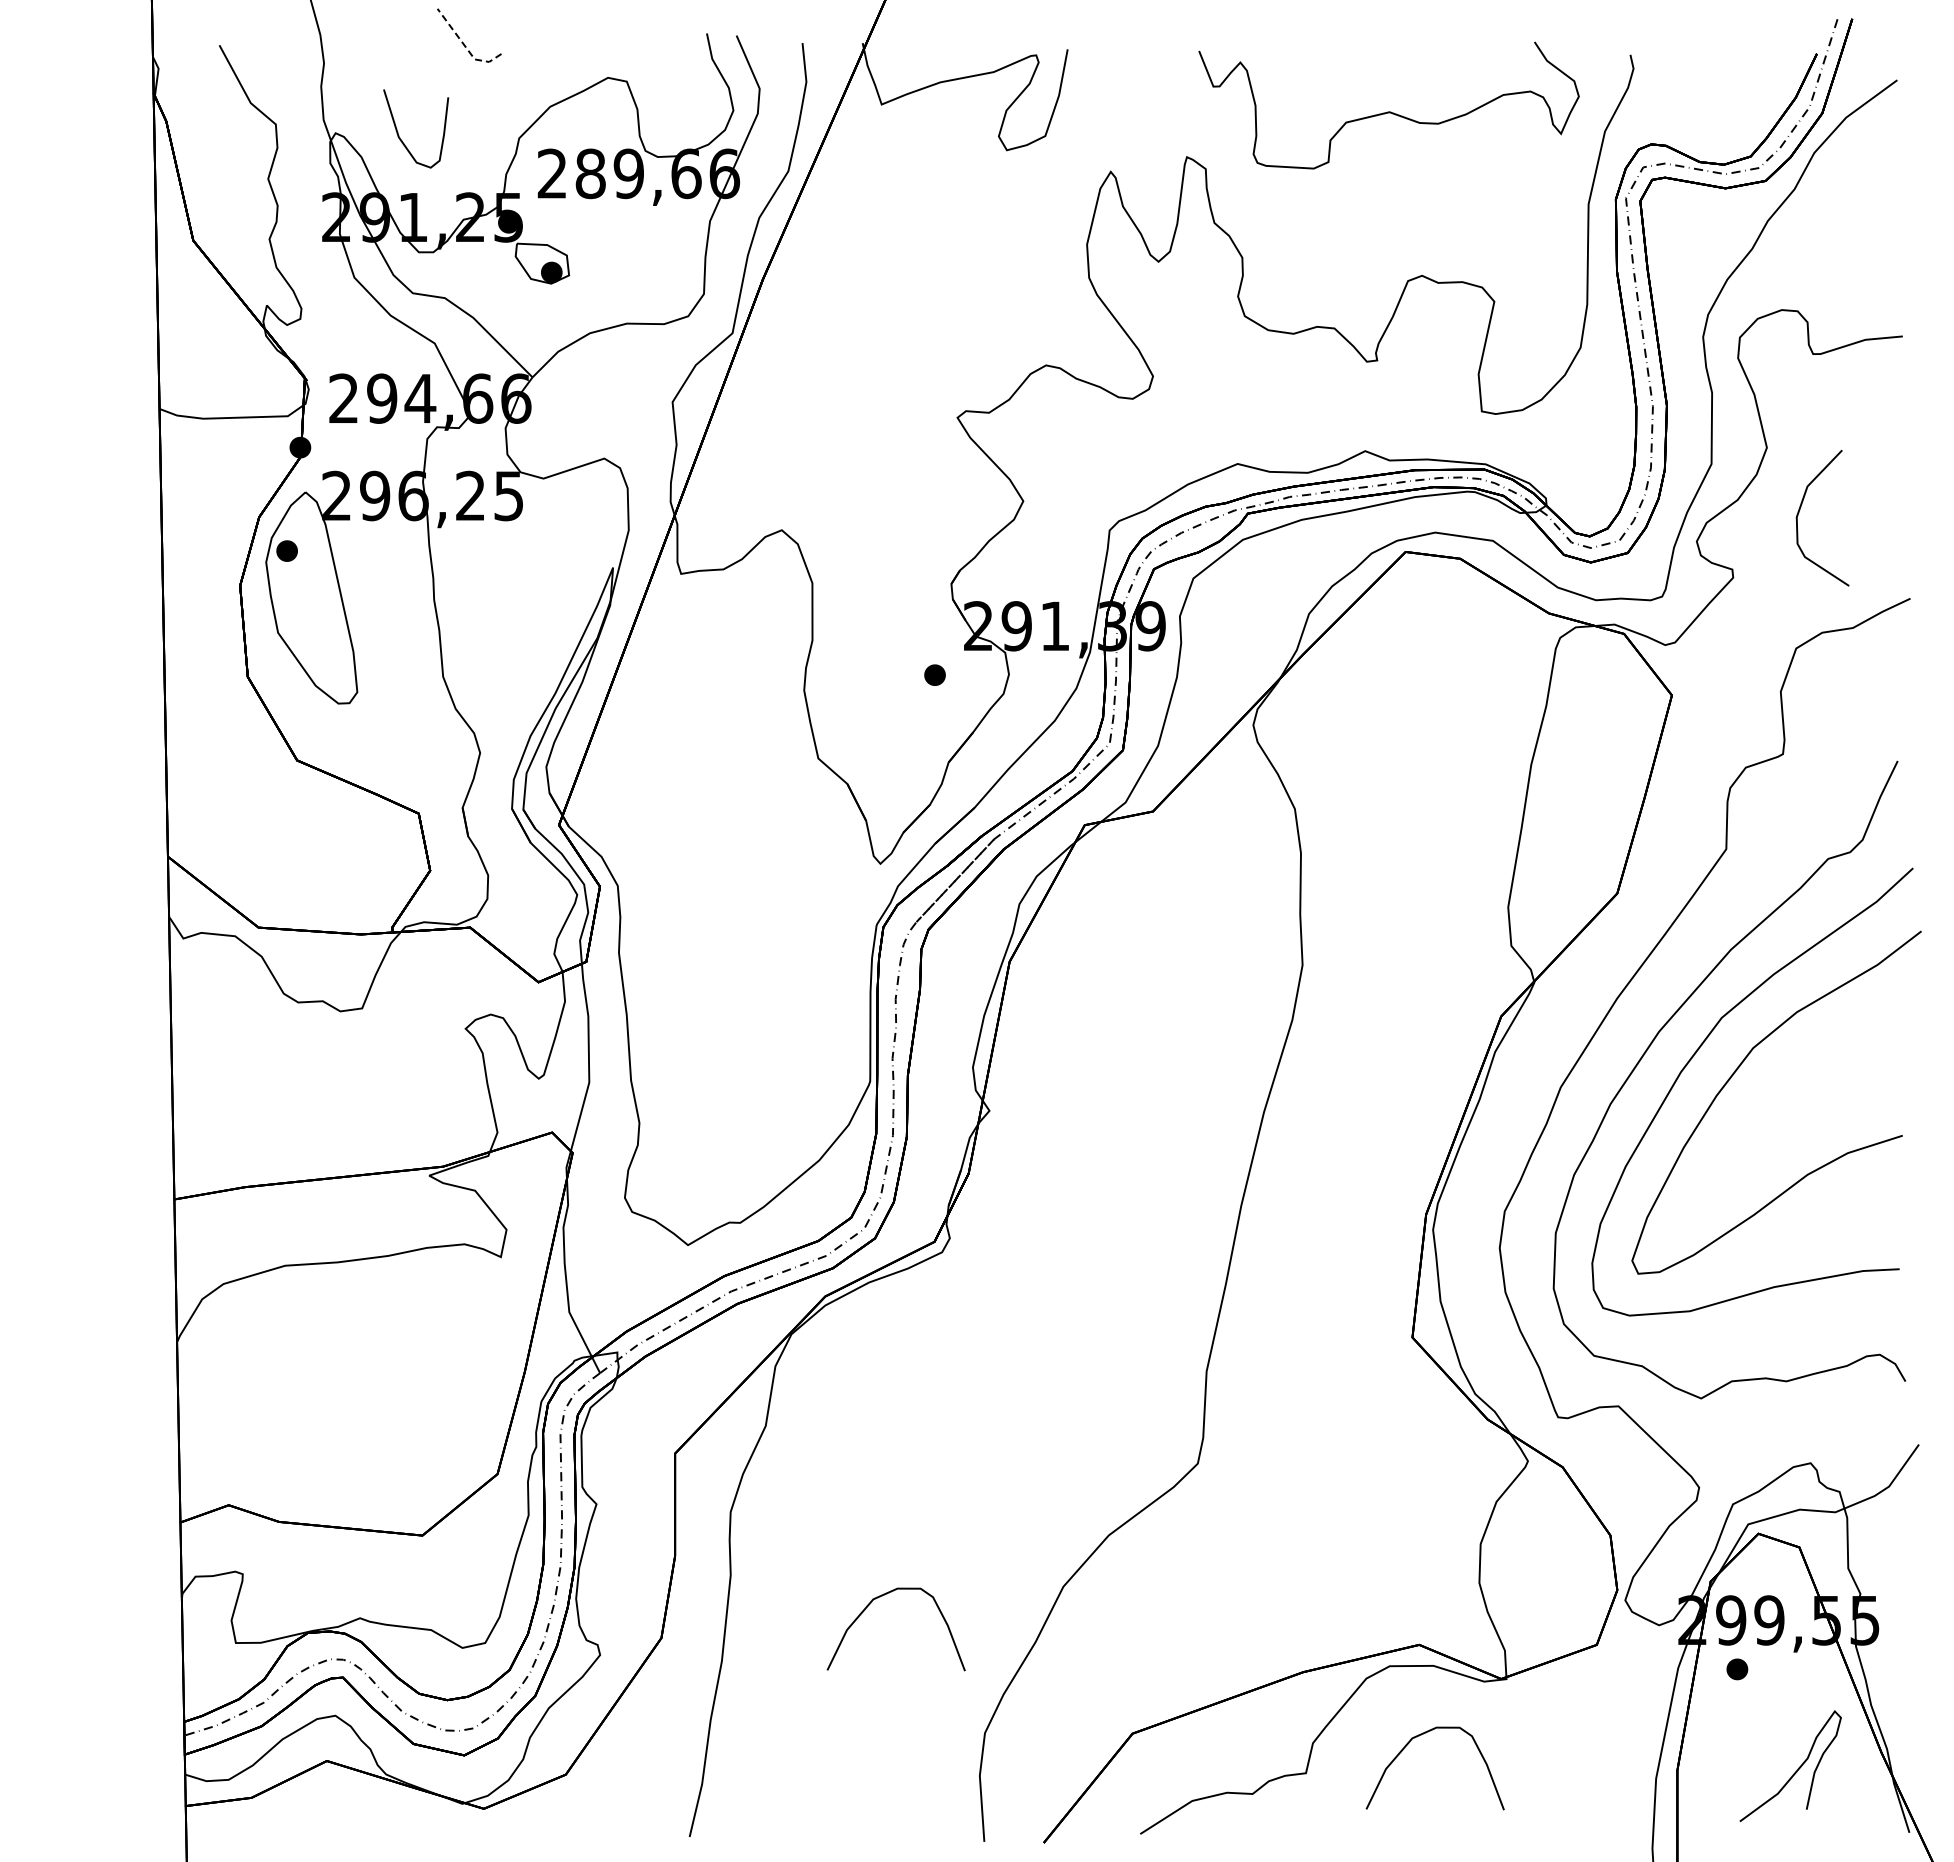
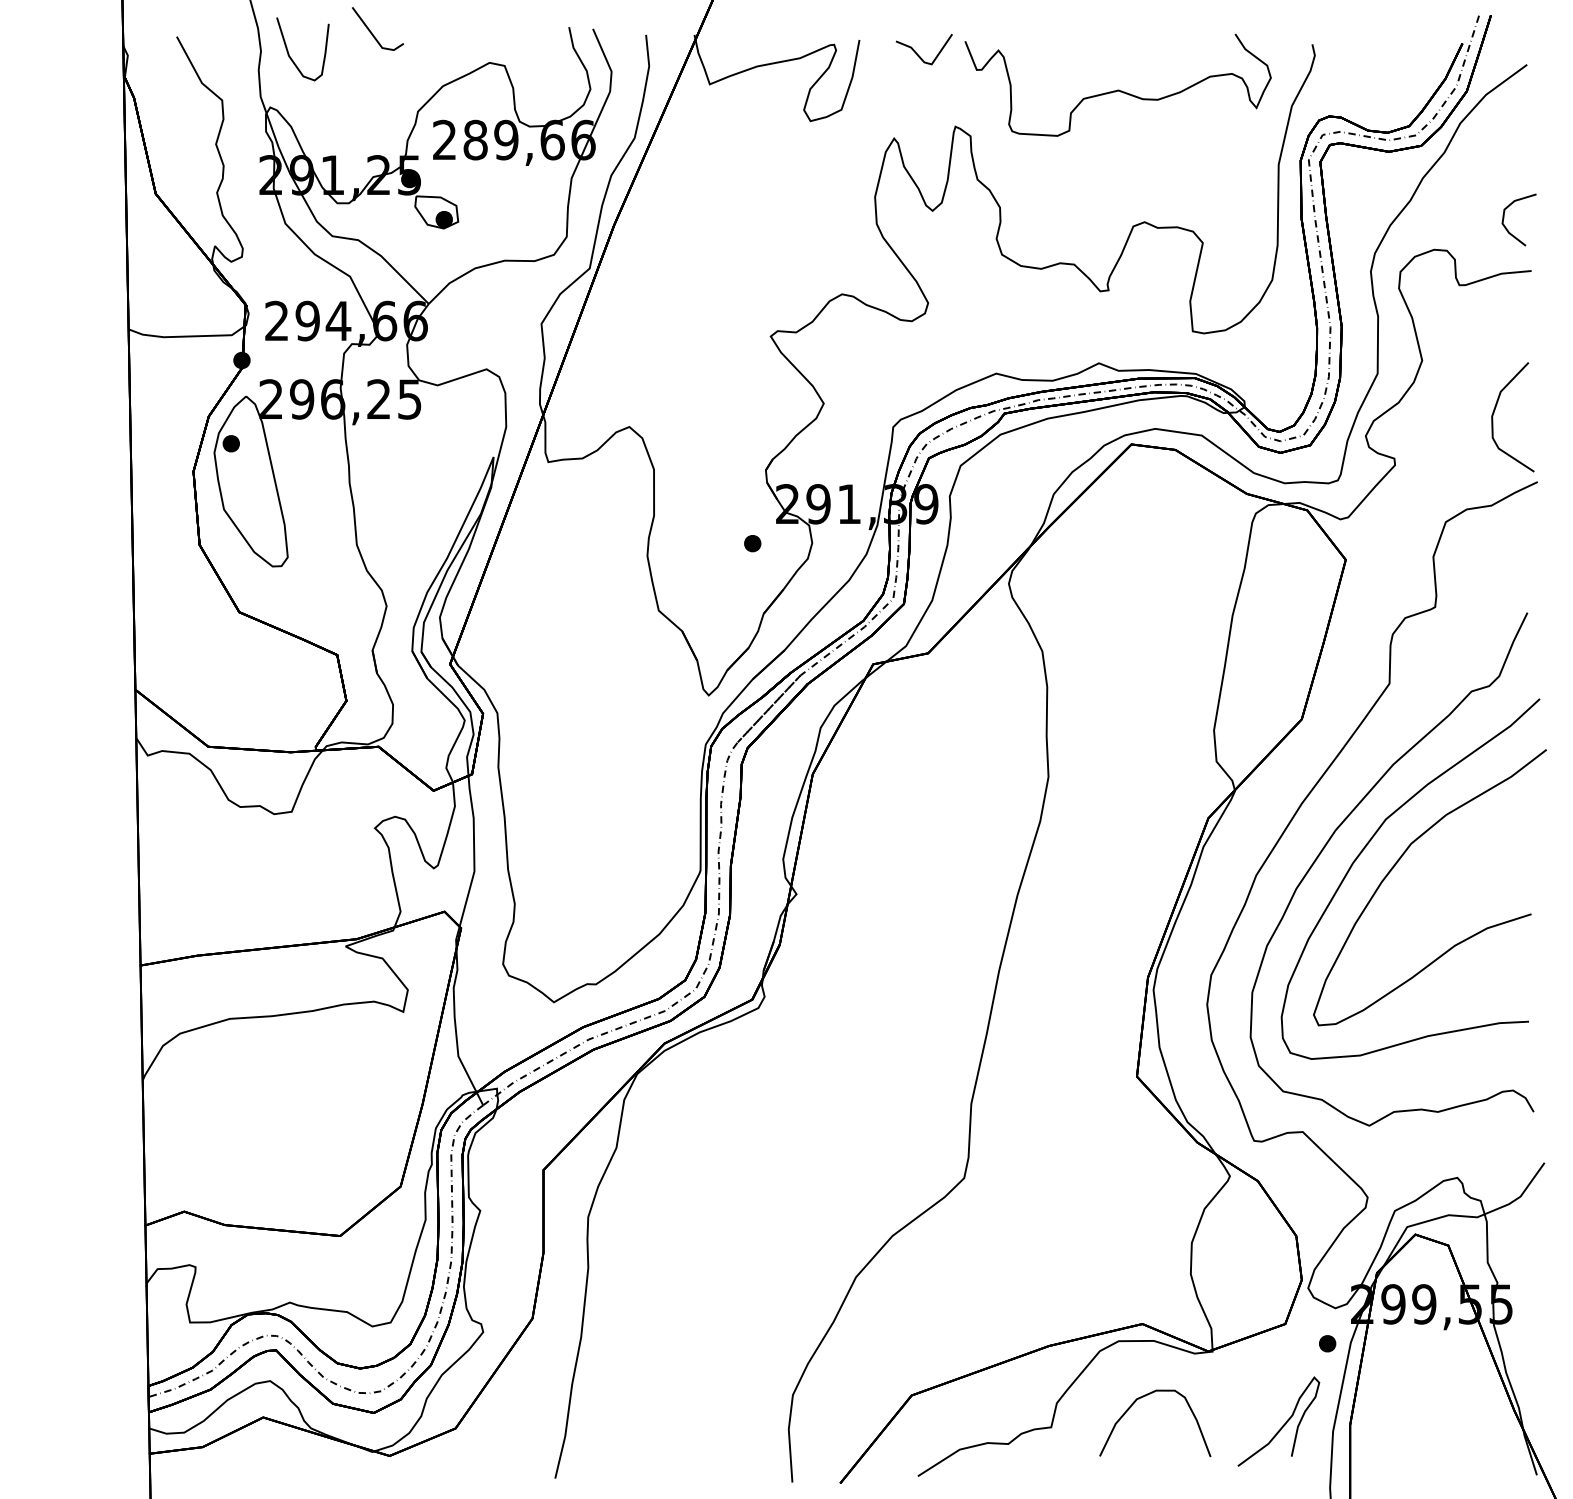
line: (465, 46) -> (374, 37), dashed -> solid
line: (1140, 66) -> (918, 53), added
curve: (400, 137) -> (290, 56), moved
curve: (1872, 283) -> (1507, 228), added
curve: (1800, 510) -> (1495, 411), moved
curve: (880, 1597) -> (708, 1285), removed
part: (1737, 1669) -> (1327, 1343), moved
curve: (1795, 1771) -> (1282, 1425), moved

